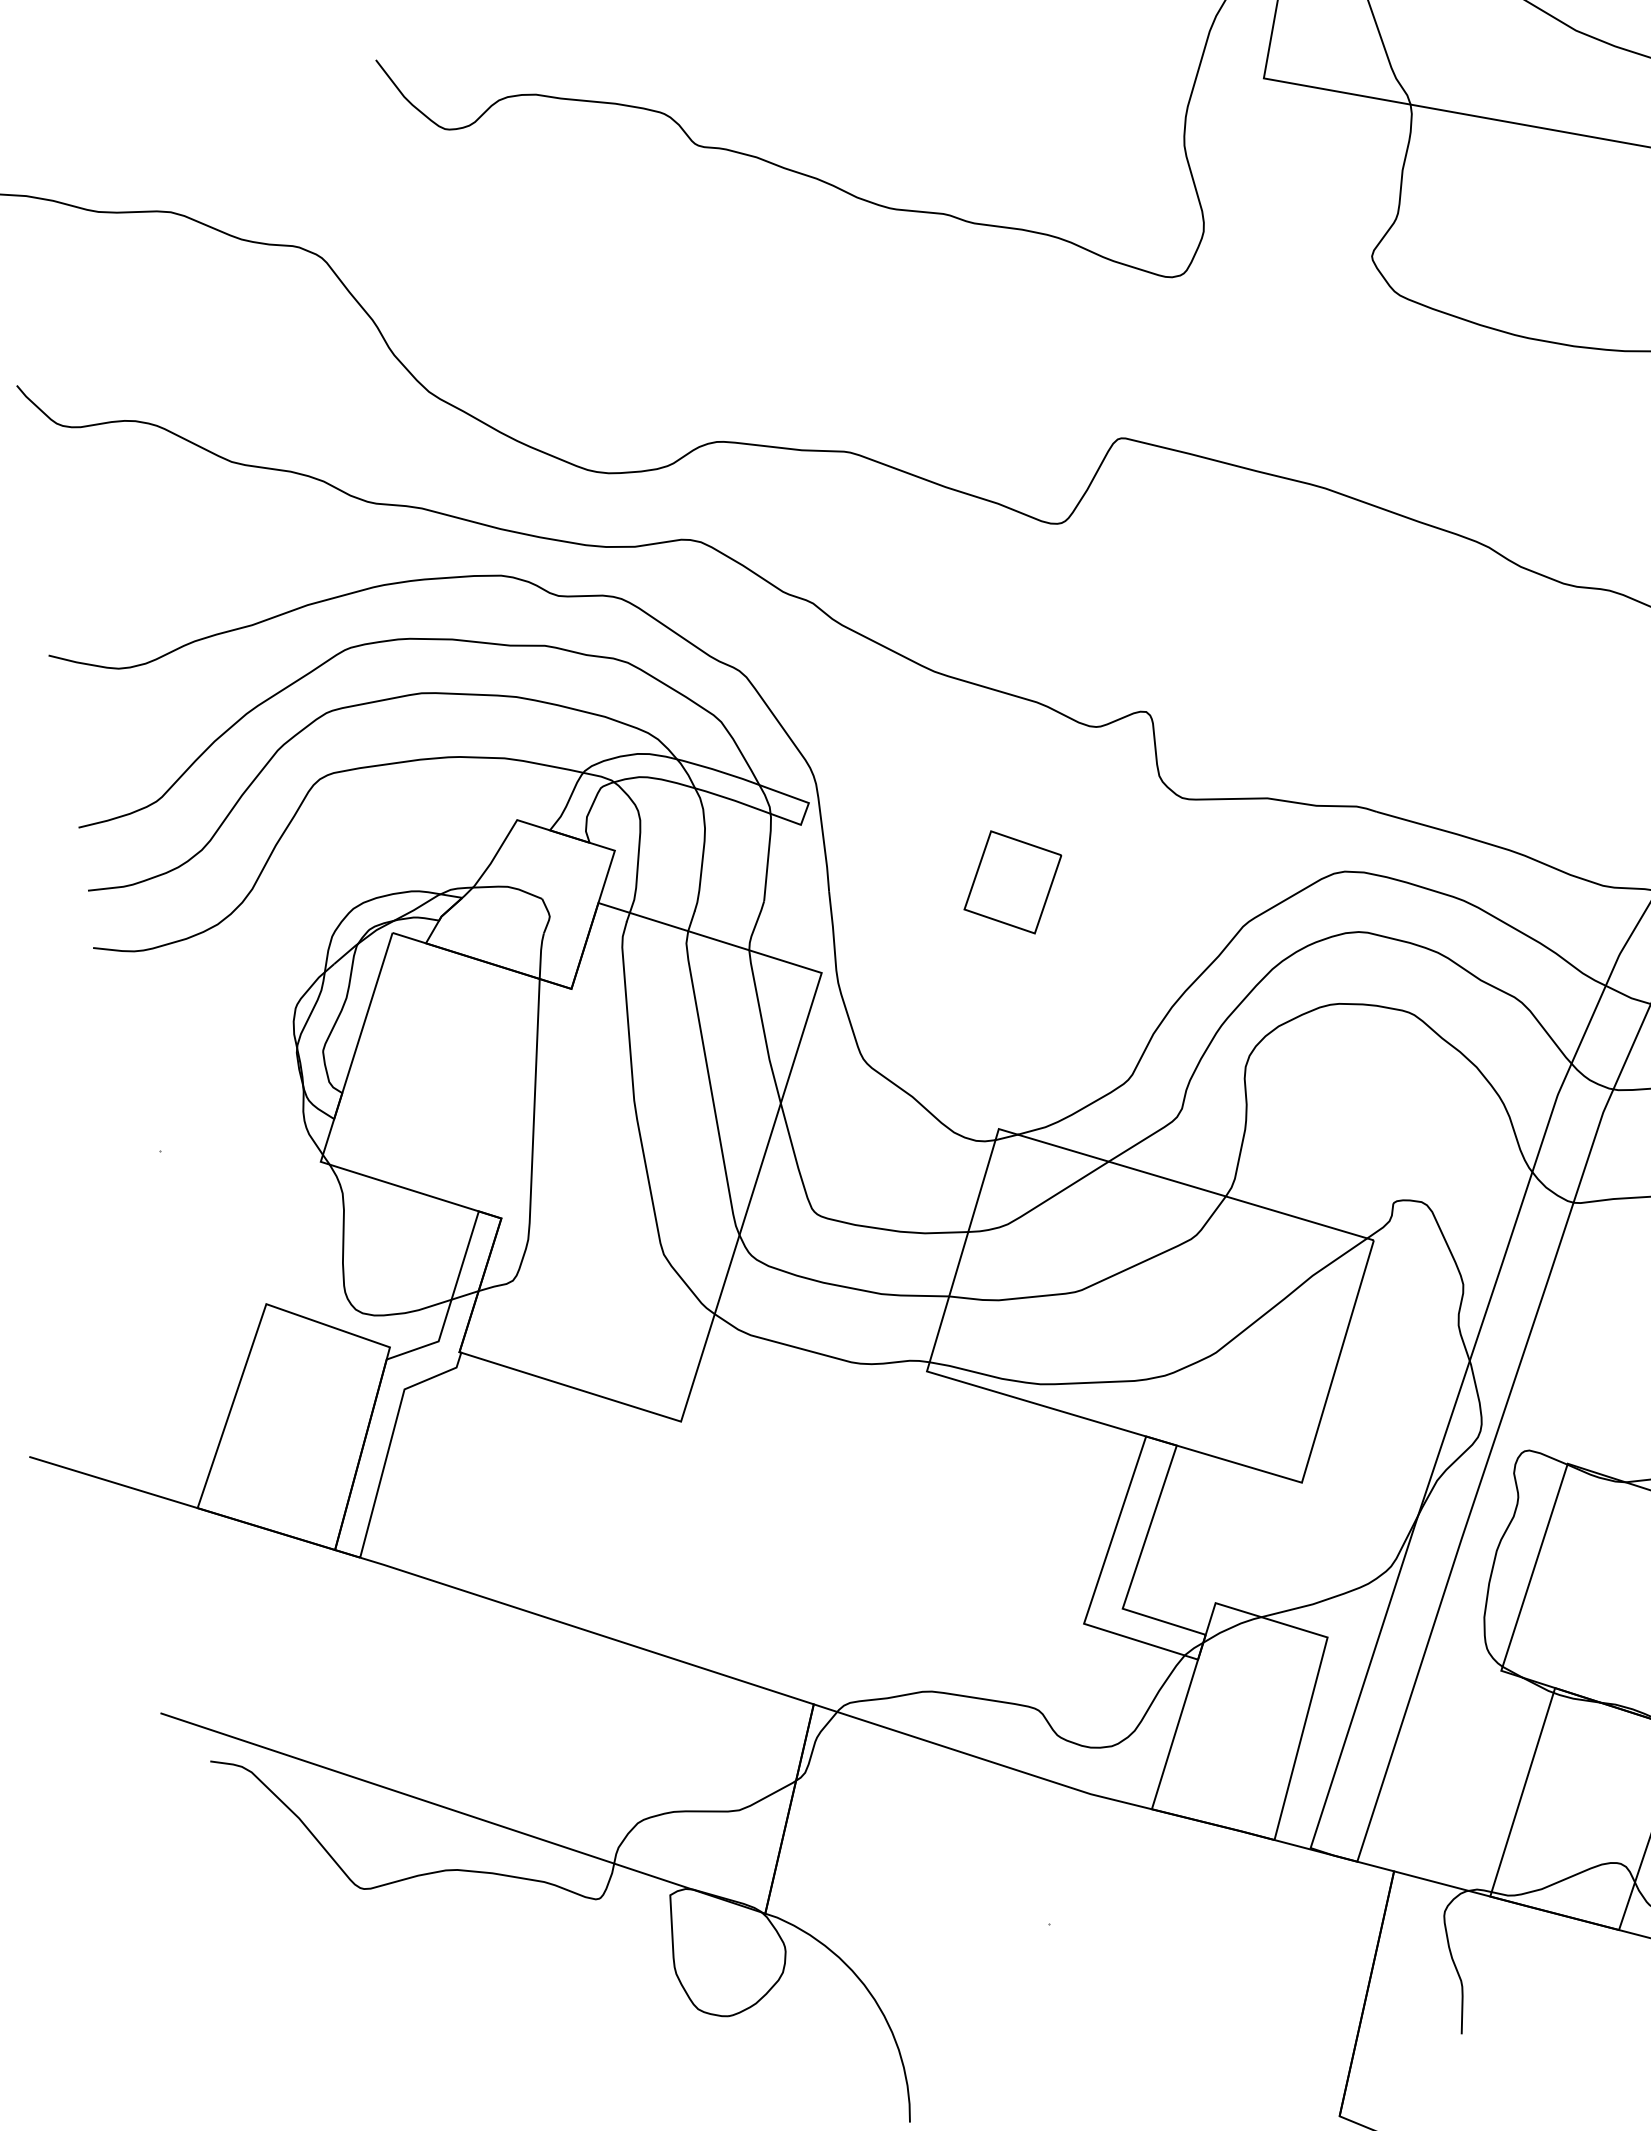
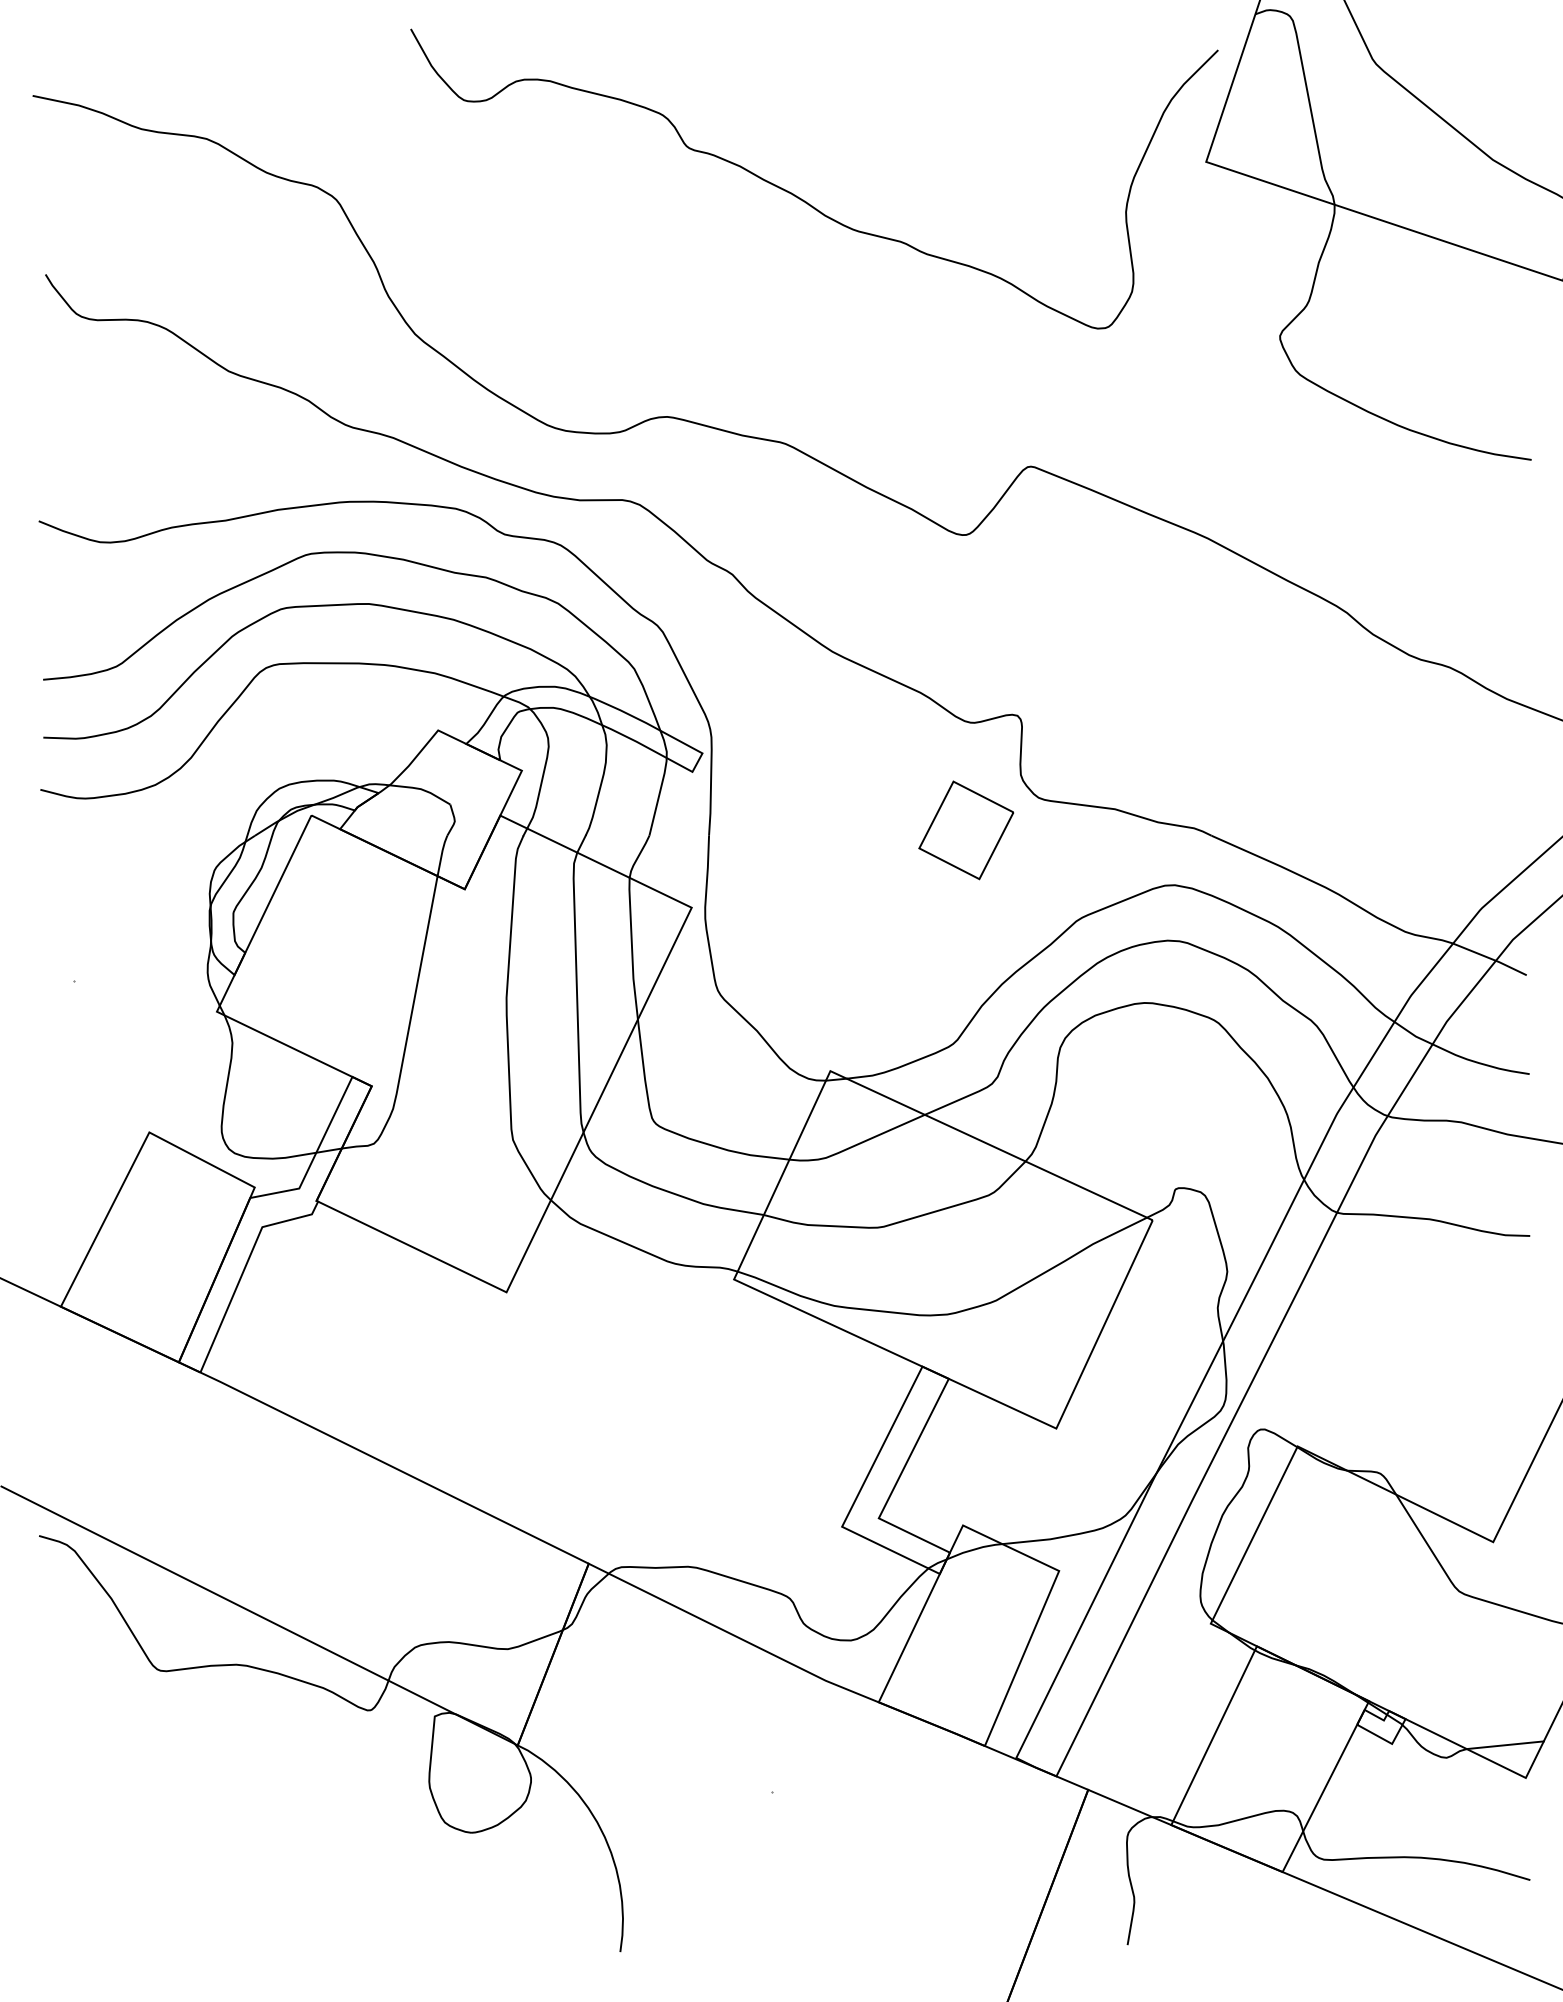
part: (1011, 882) -> (965, 830), moved

